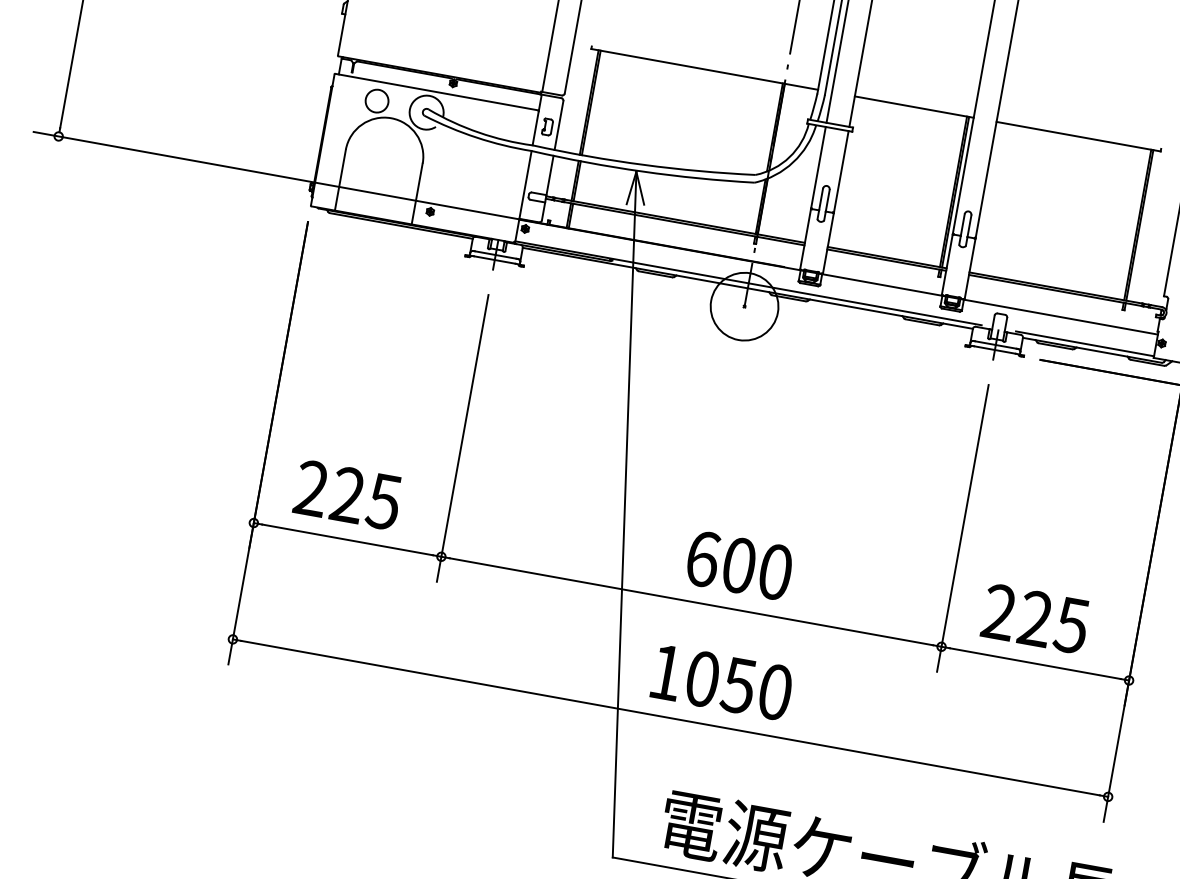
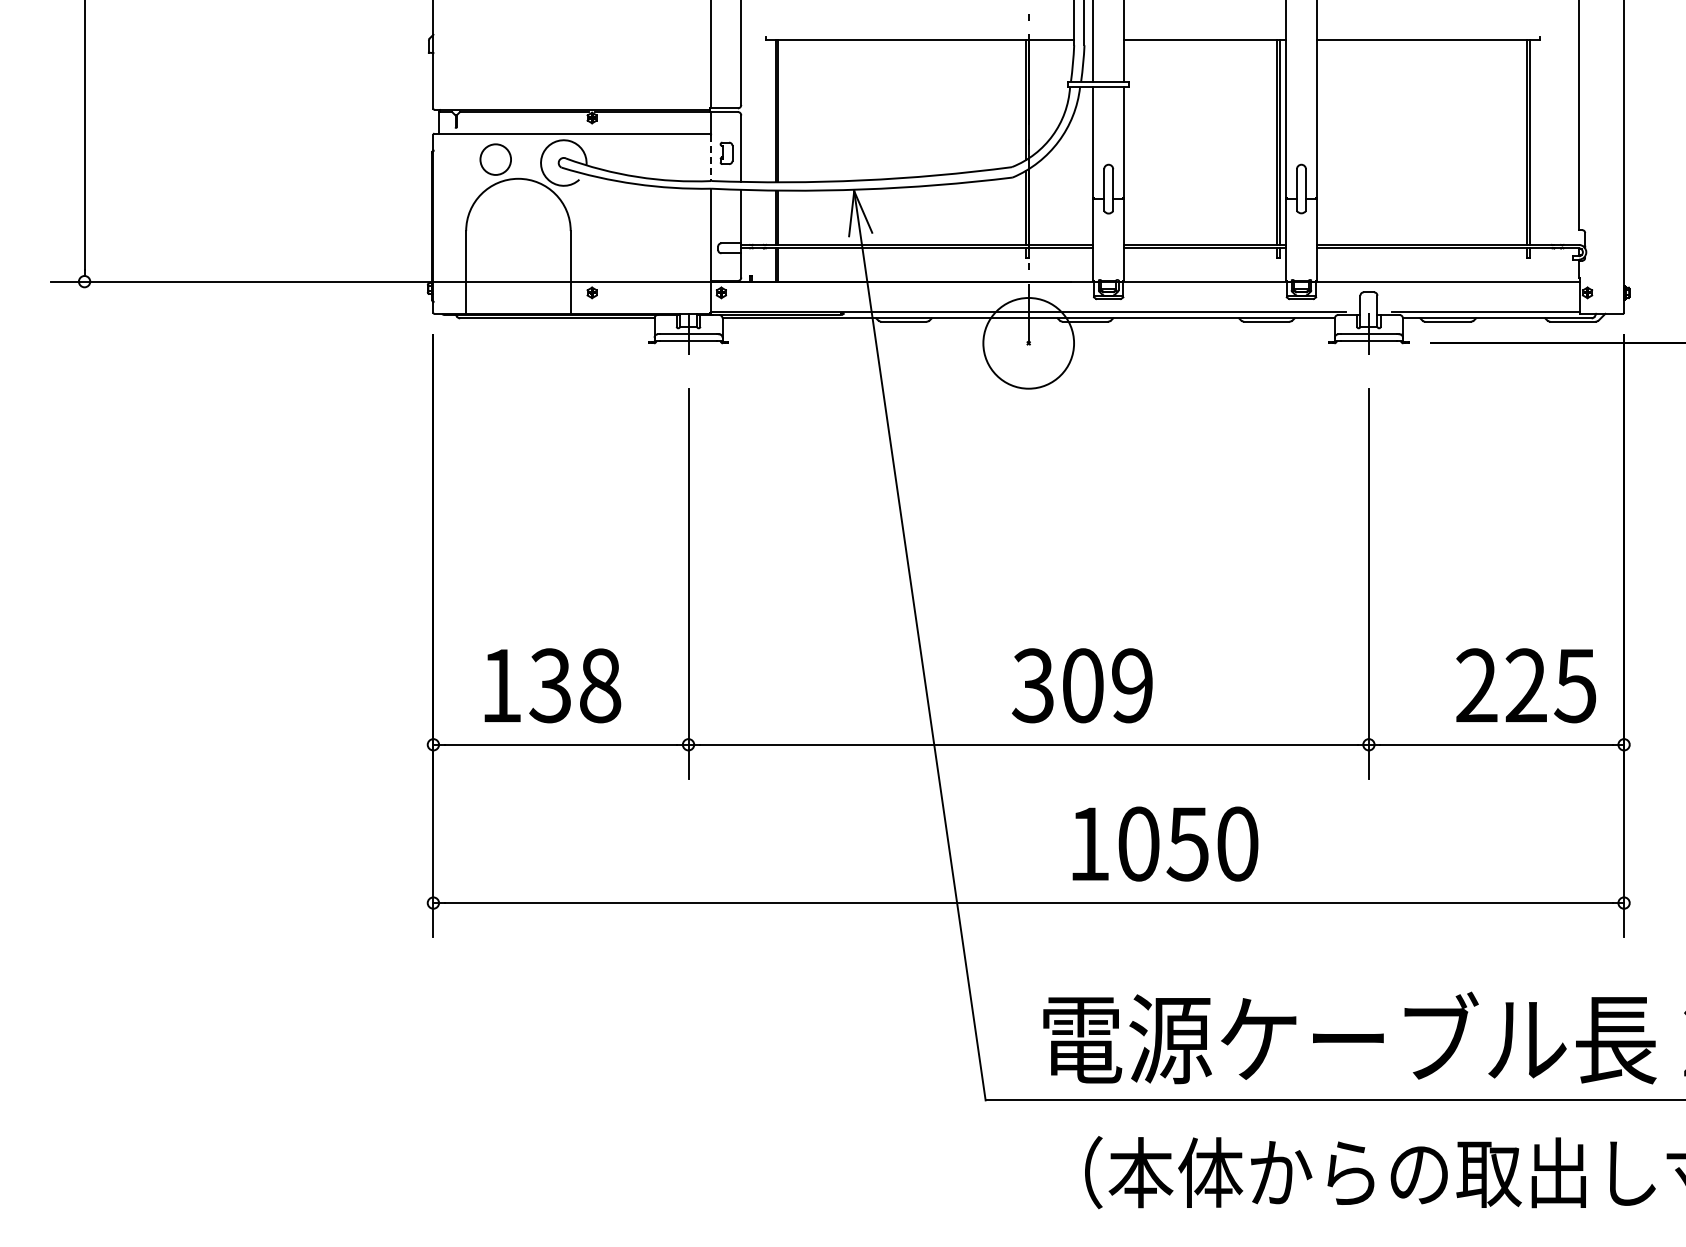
line: (535, 128) -> (711, 158), solid -> dashed
text: (347, 494) -> (550, 685), 225 -> 138
text: (738, 565) -> (1082, 685), 600 -> 309
text: (1035, 618) -> (1526, 685), moved
text: (722, 682) -> (1165, 843), moved

